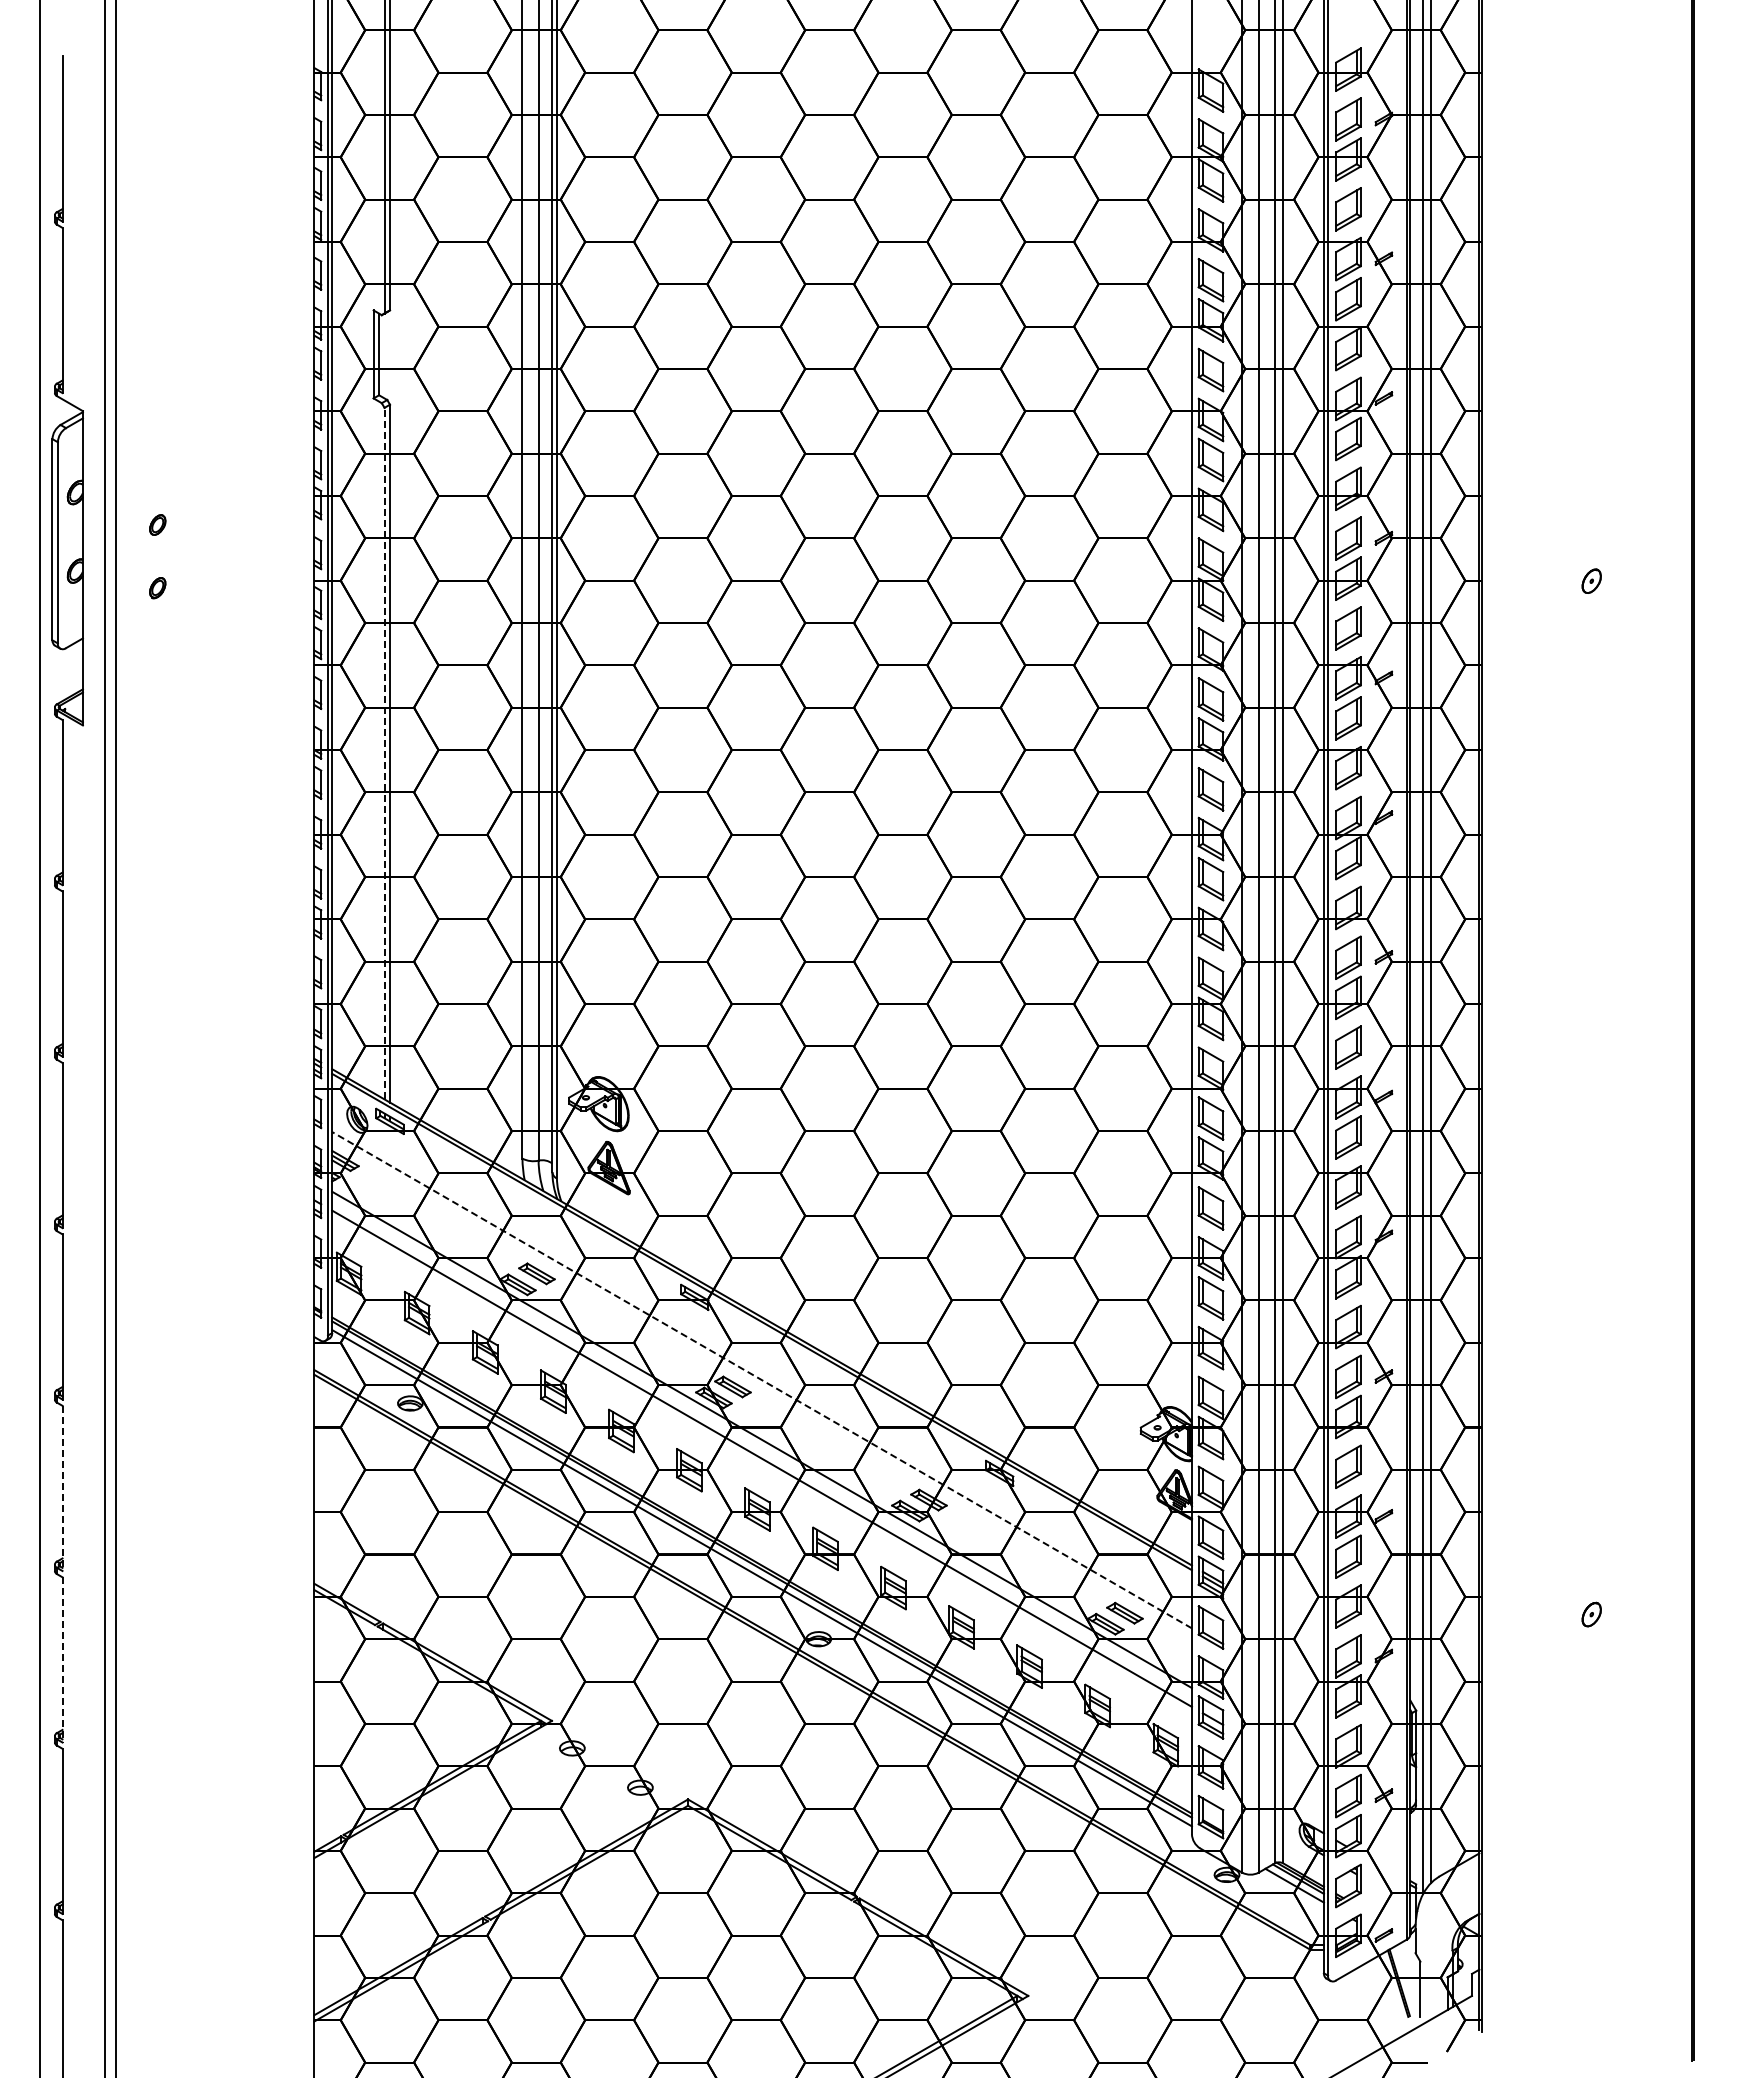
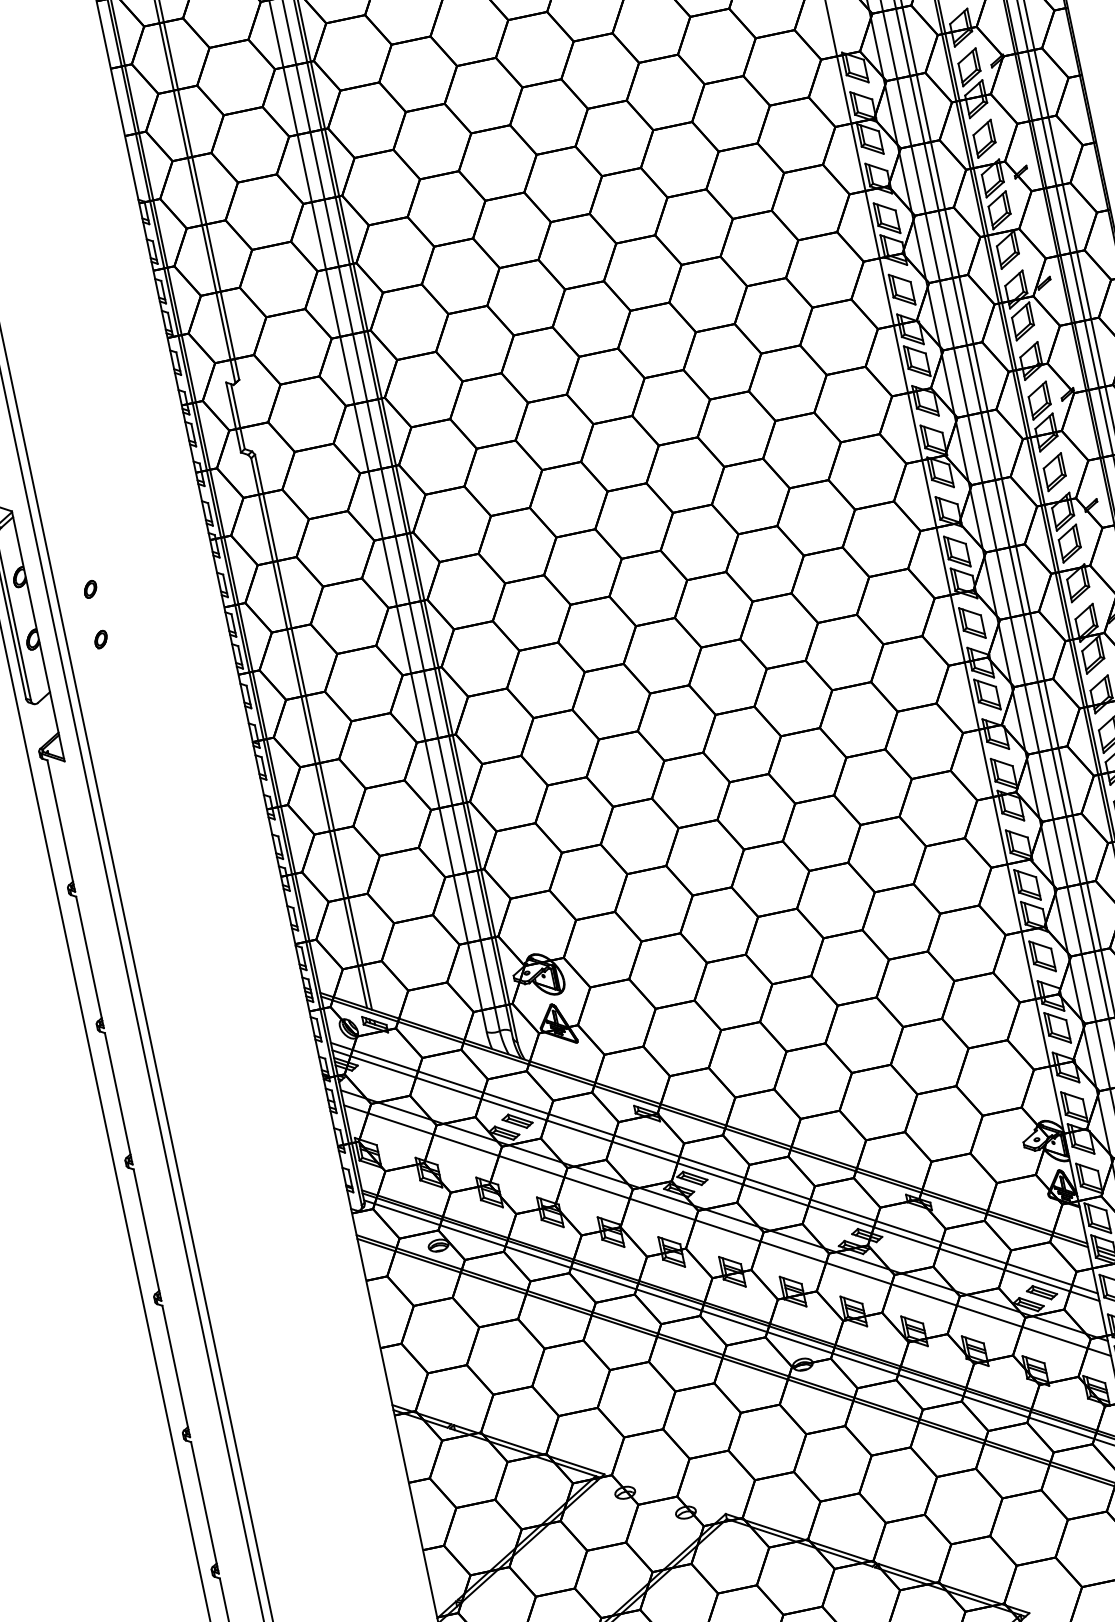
line: (384, 753) -> (309, 733), dashed -> solid
line: (761, 1379) -> (713, 1167), dashed -> solid
line: (761, 1389) -> (715, 1175), added
line: (62, 1488) -> (176, 1371), dashed -> solid
line: (62, 1659) -> (204, 1507), dashed -> solid

